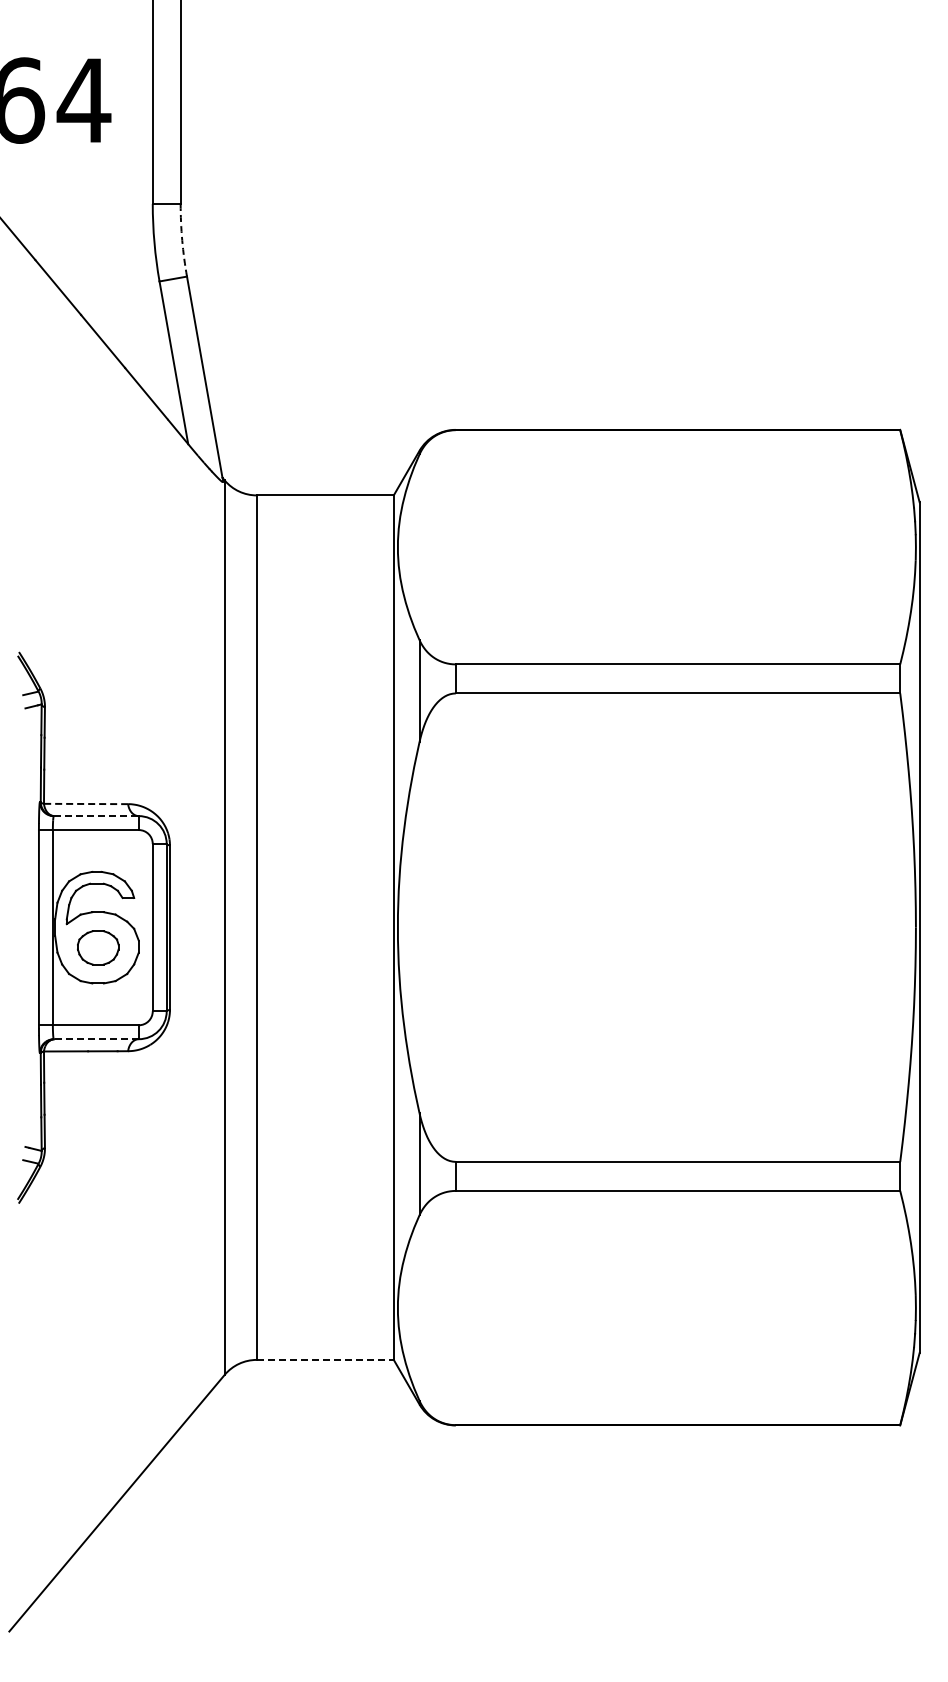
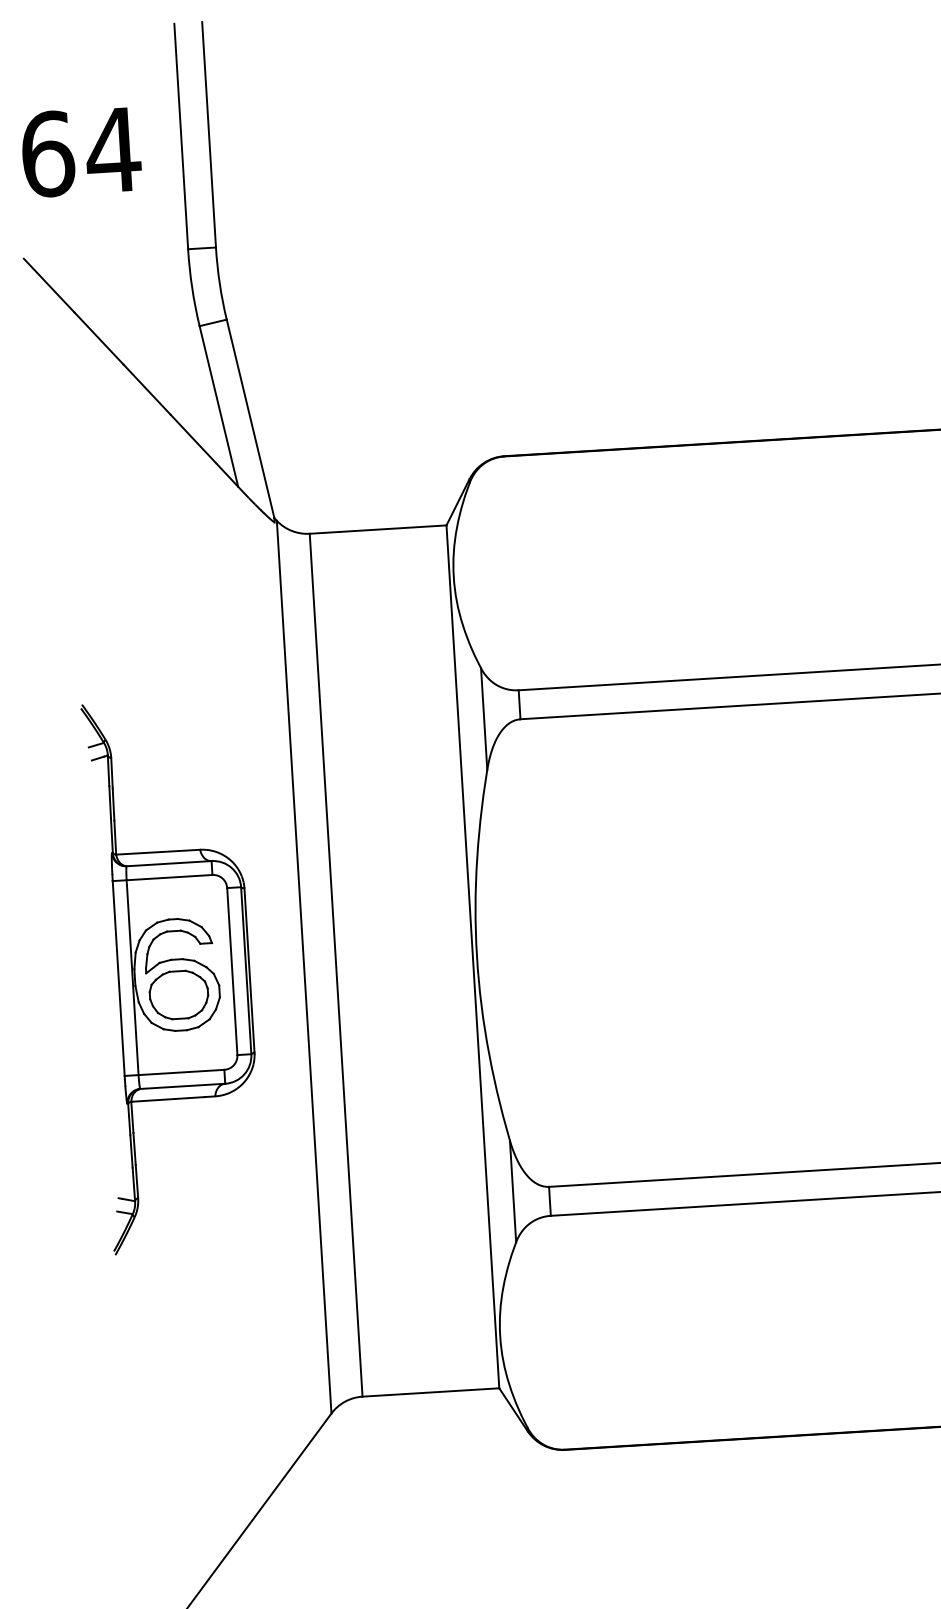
arc: (182, 240) -> (220, 283), dashed -> solid
line: (85, 804) -> (157, 852), dashed -> solid
line: (96, 816) -> (169, 864), dashed -> solid
part: (98, 947) -> (179, 994), size x1.43
line: (95, 1039) -> (181, 1086), dashed -> solid
line: (325, 1359) -> (431, 1392), dashed -> solid

